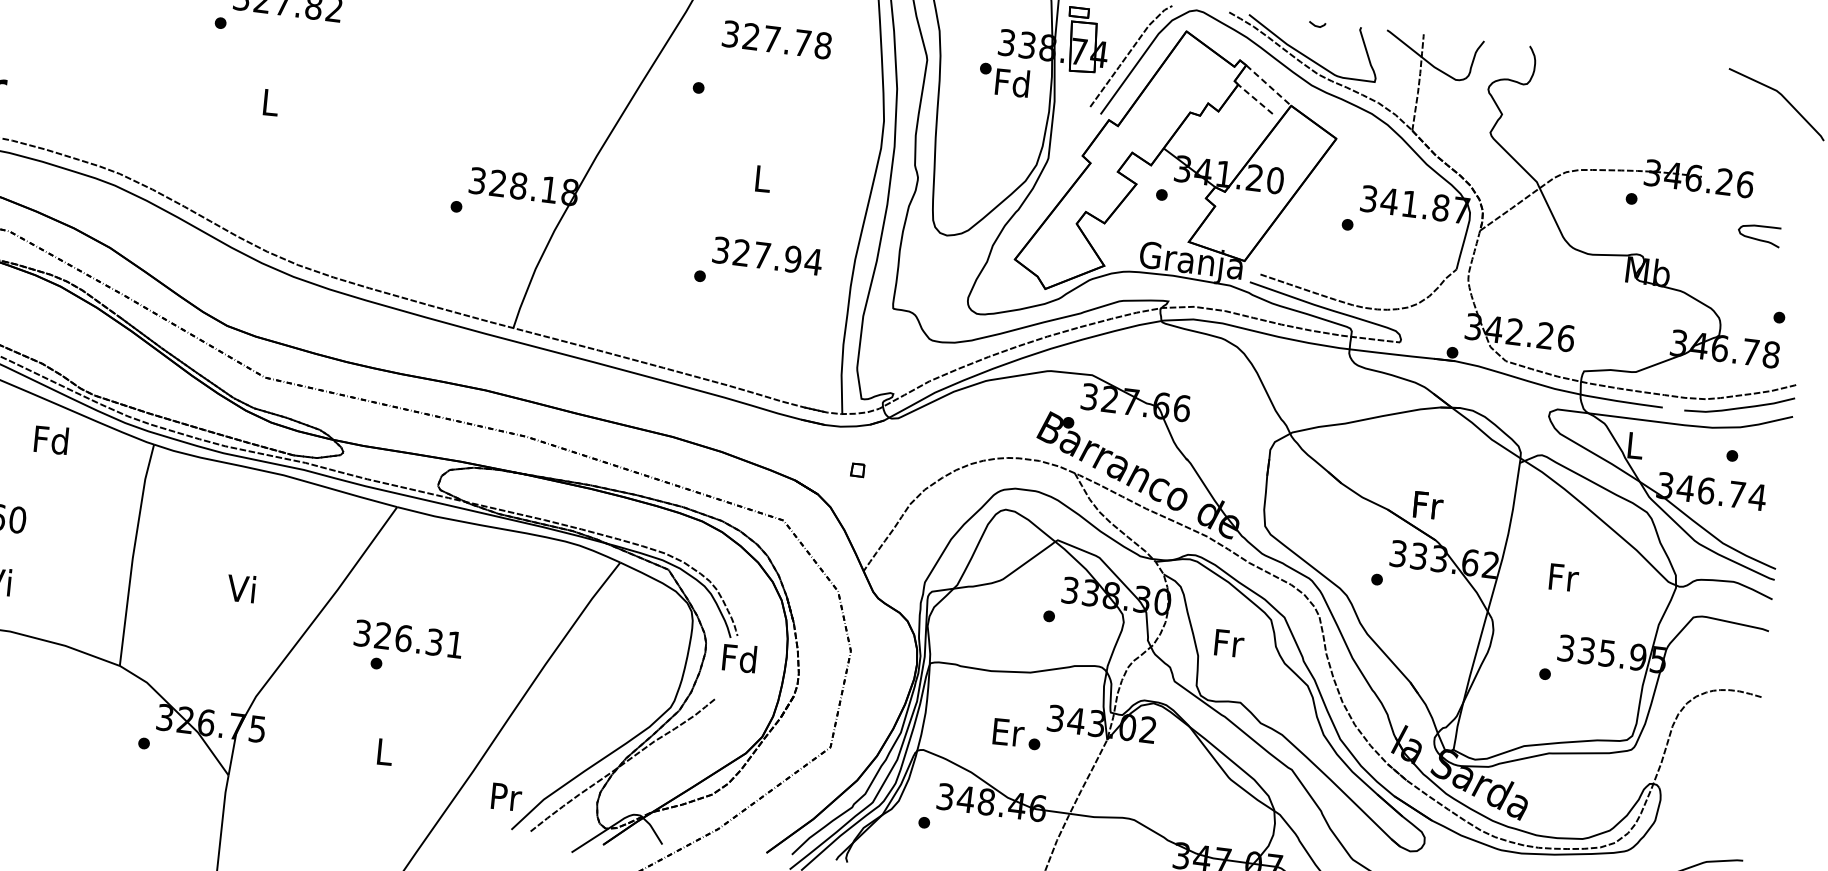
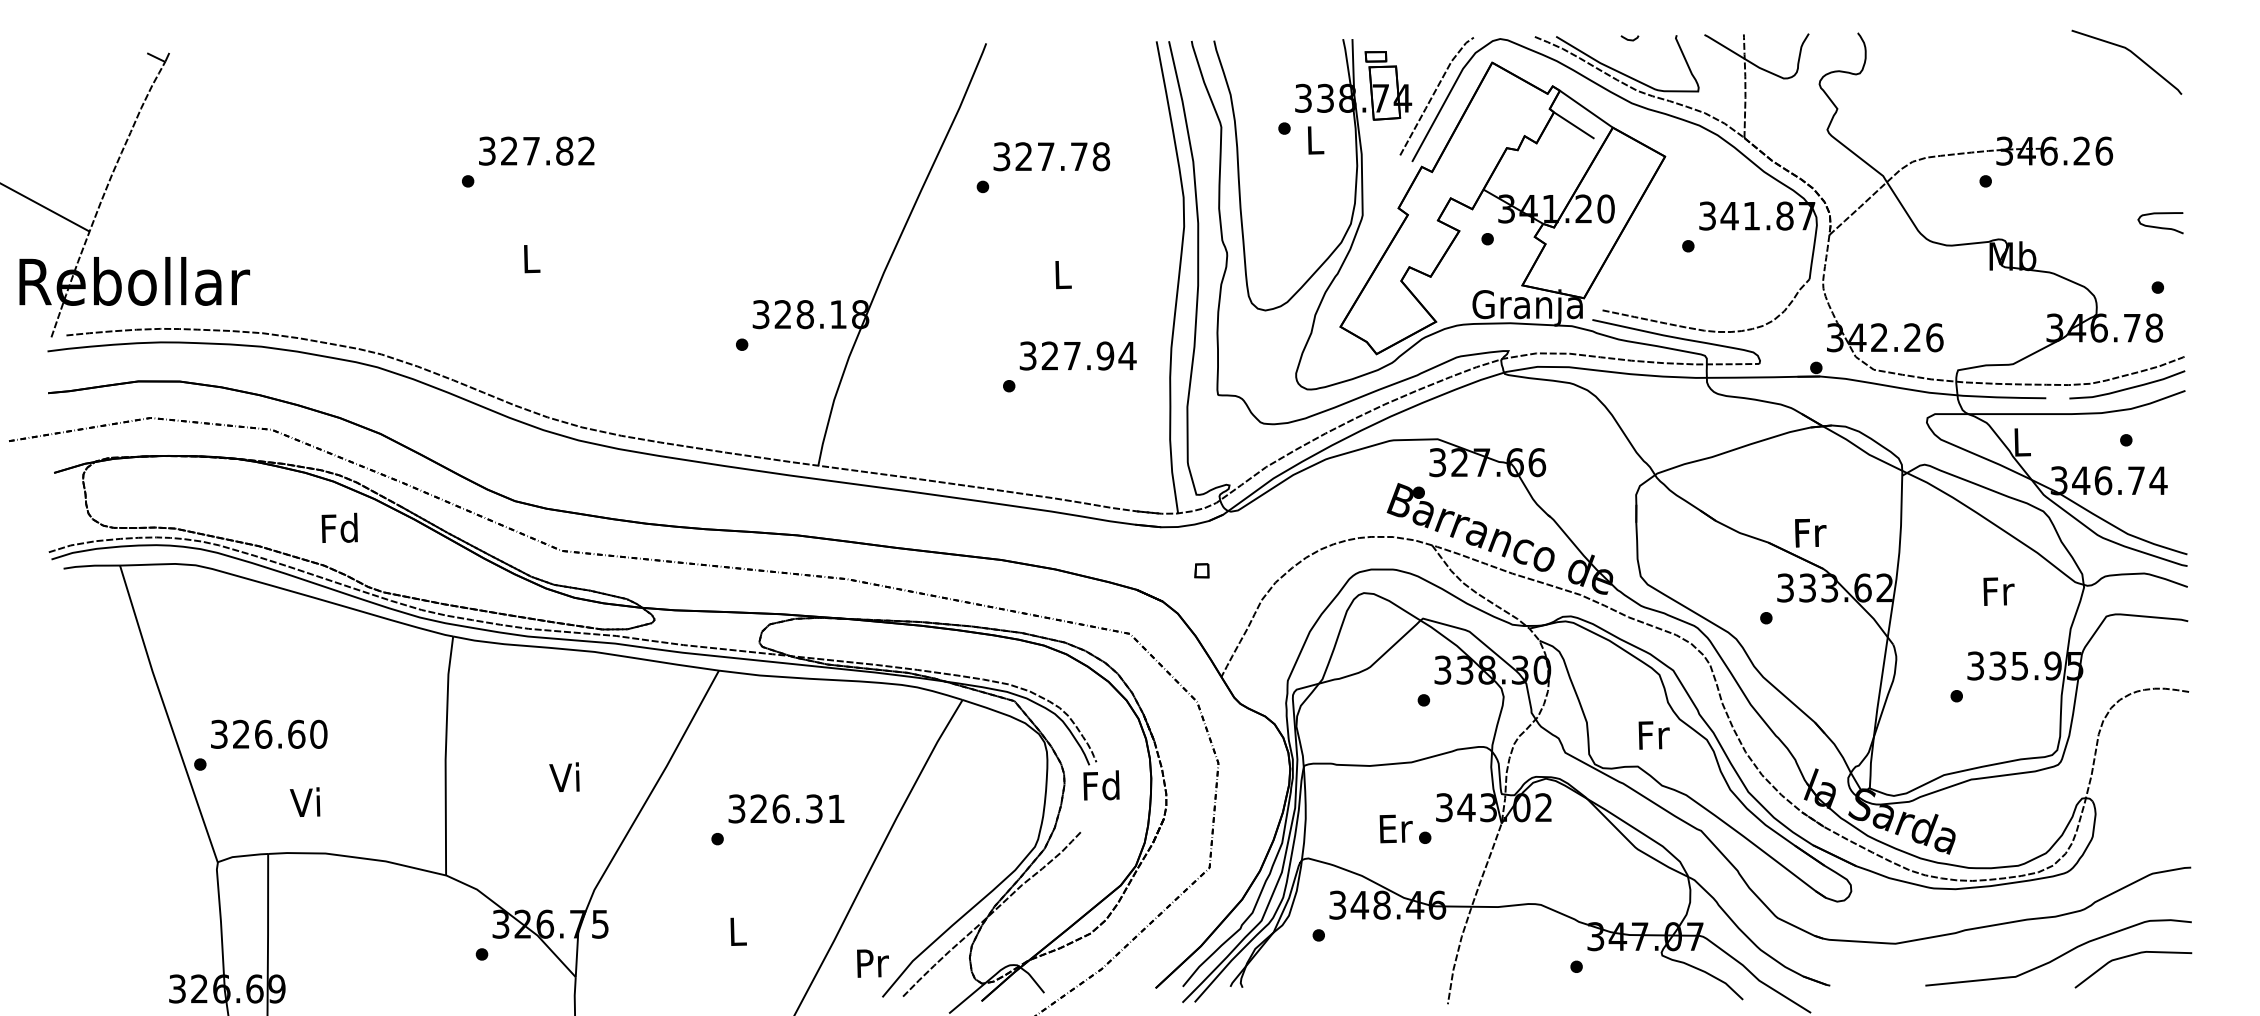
text: (776, 39) -> (1051, 156), moved
text: (1012, 82) -> (1314, 139), Fd -> L
line: (1268, 85) -> (1586, 109), dashed -> solid
line: (1254, 99) -> (1573, 125), dashed -> solid
curve: (1757, 238) -> (2159, 226), moved
text: (51, 439) -> (339, 527), moved
text: (1563, 577) -> (1998, 591), moved
text: (408, 638) -> (786, 808), moved
text: (1228, 643) -> (1653, 735), moved

